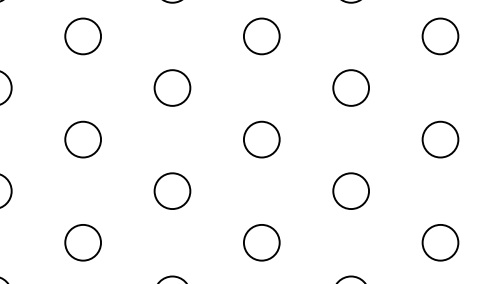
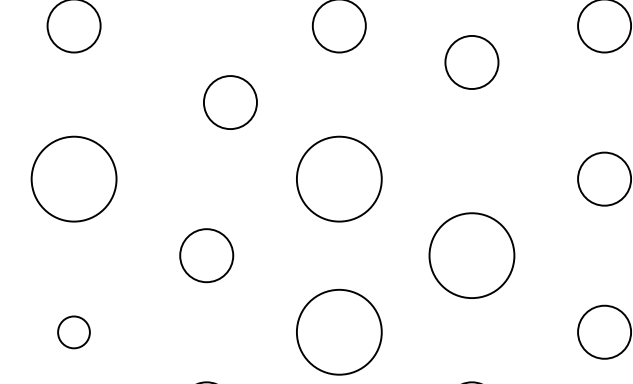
circle: (172, 87) -> (230, 101), moved
circle: (350, 87) -> (470, 61), moved
circle: (83, 139) -> (74, 178), size x1.6
circle: (261, 139) -> (338, 178), size x1.6
circle: (351, 191) -> (472, 256), size x1.6
circle: (82, 242) -> (73, 331), size x0.6
circle: (261, 242) -> (338, 331), size x1.6

